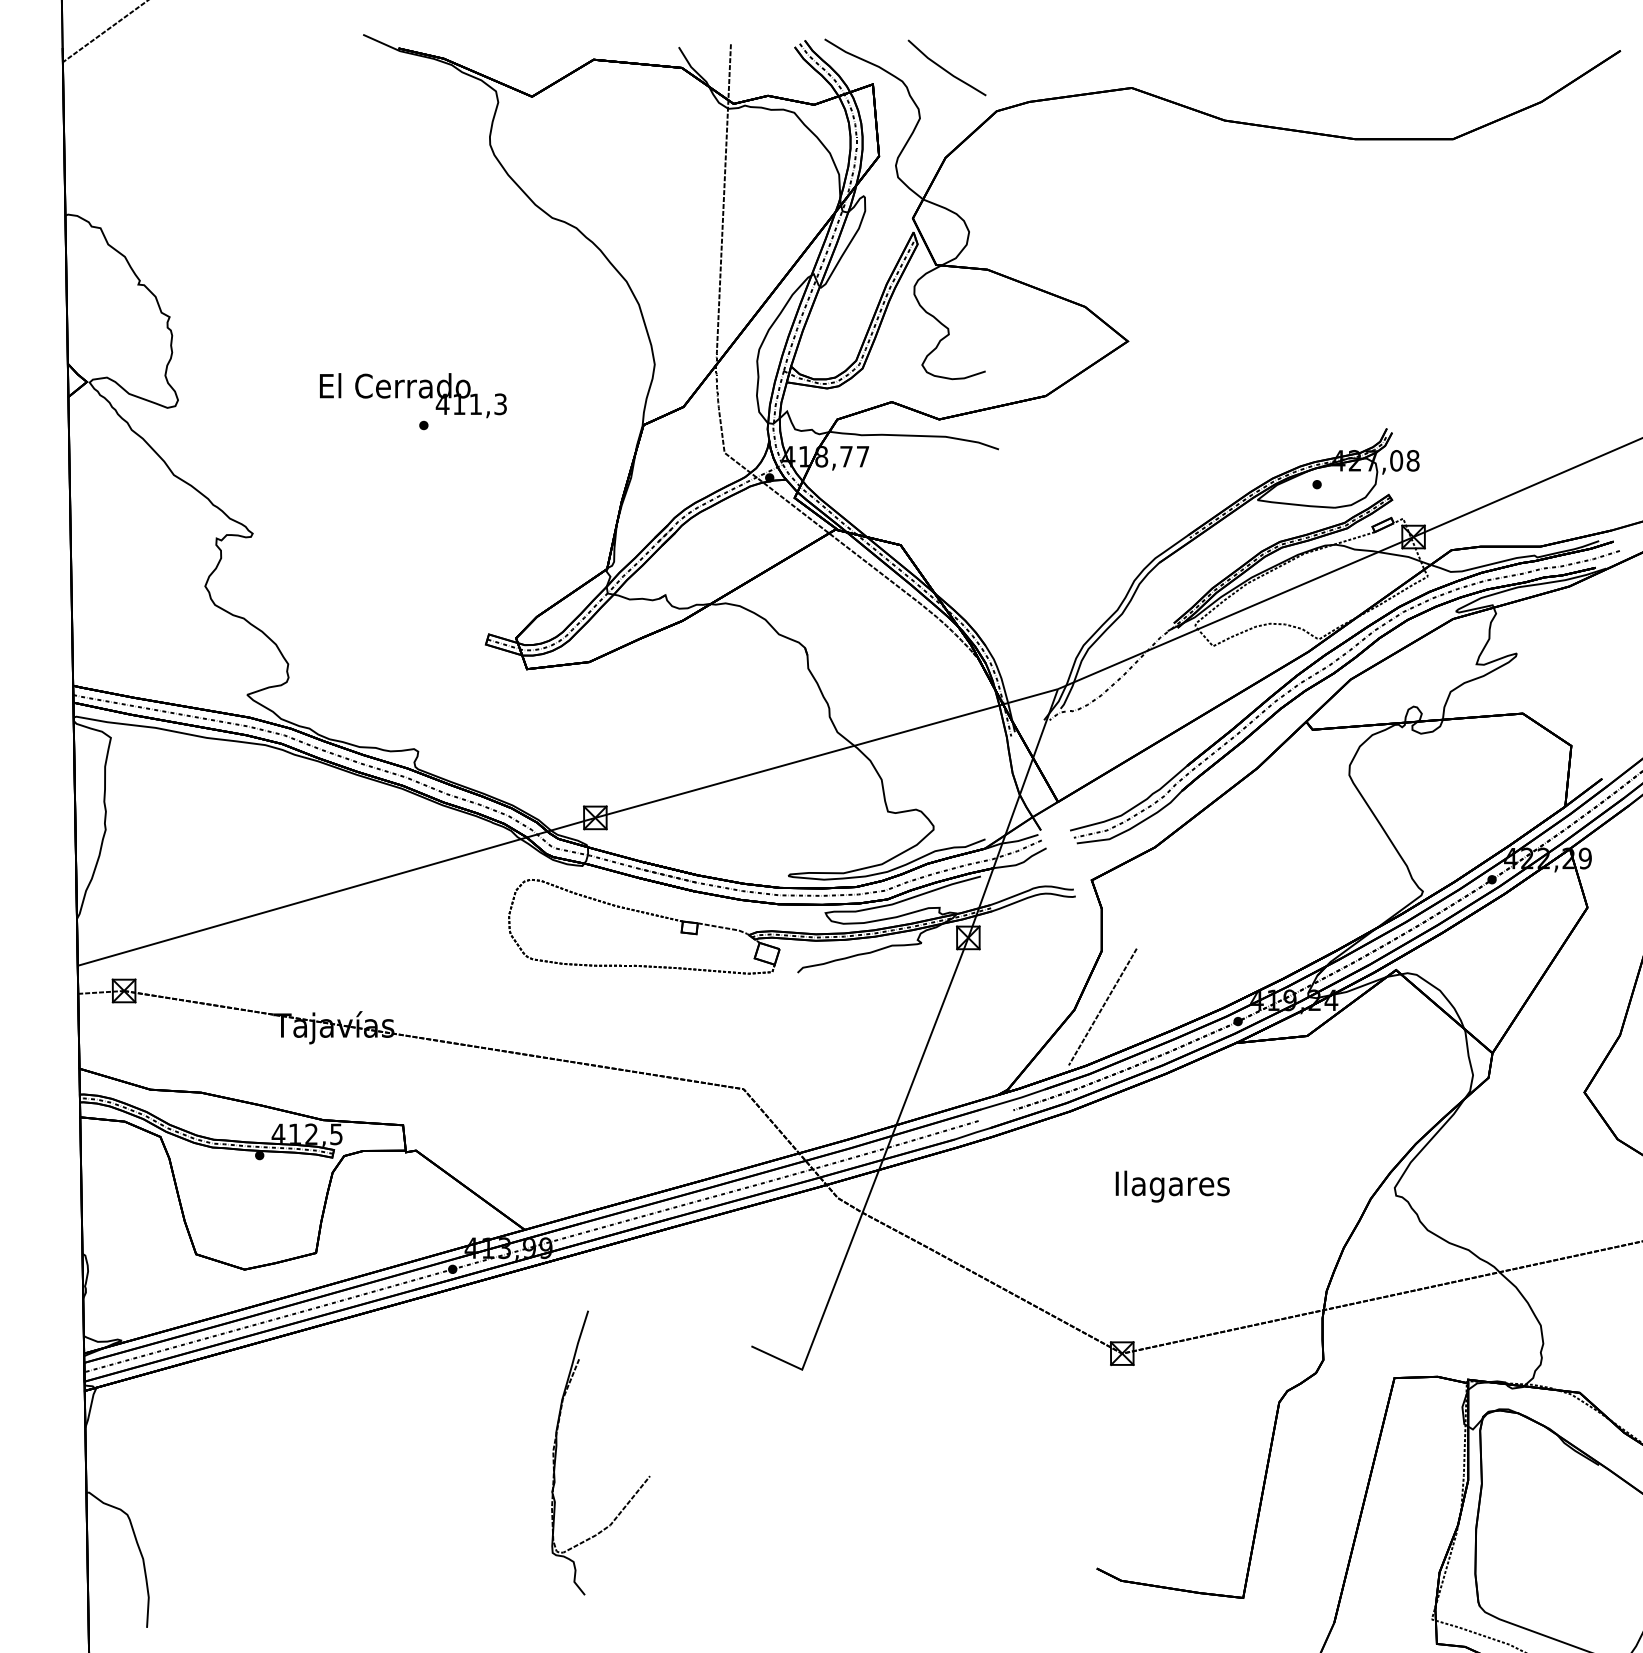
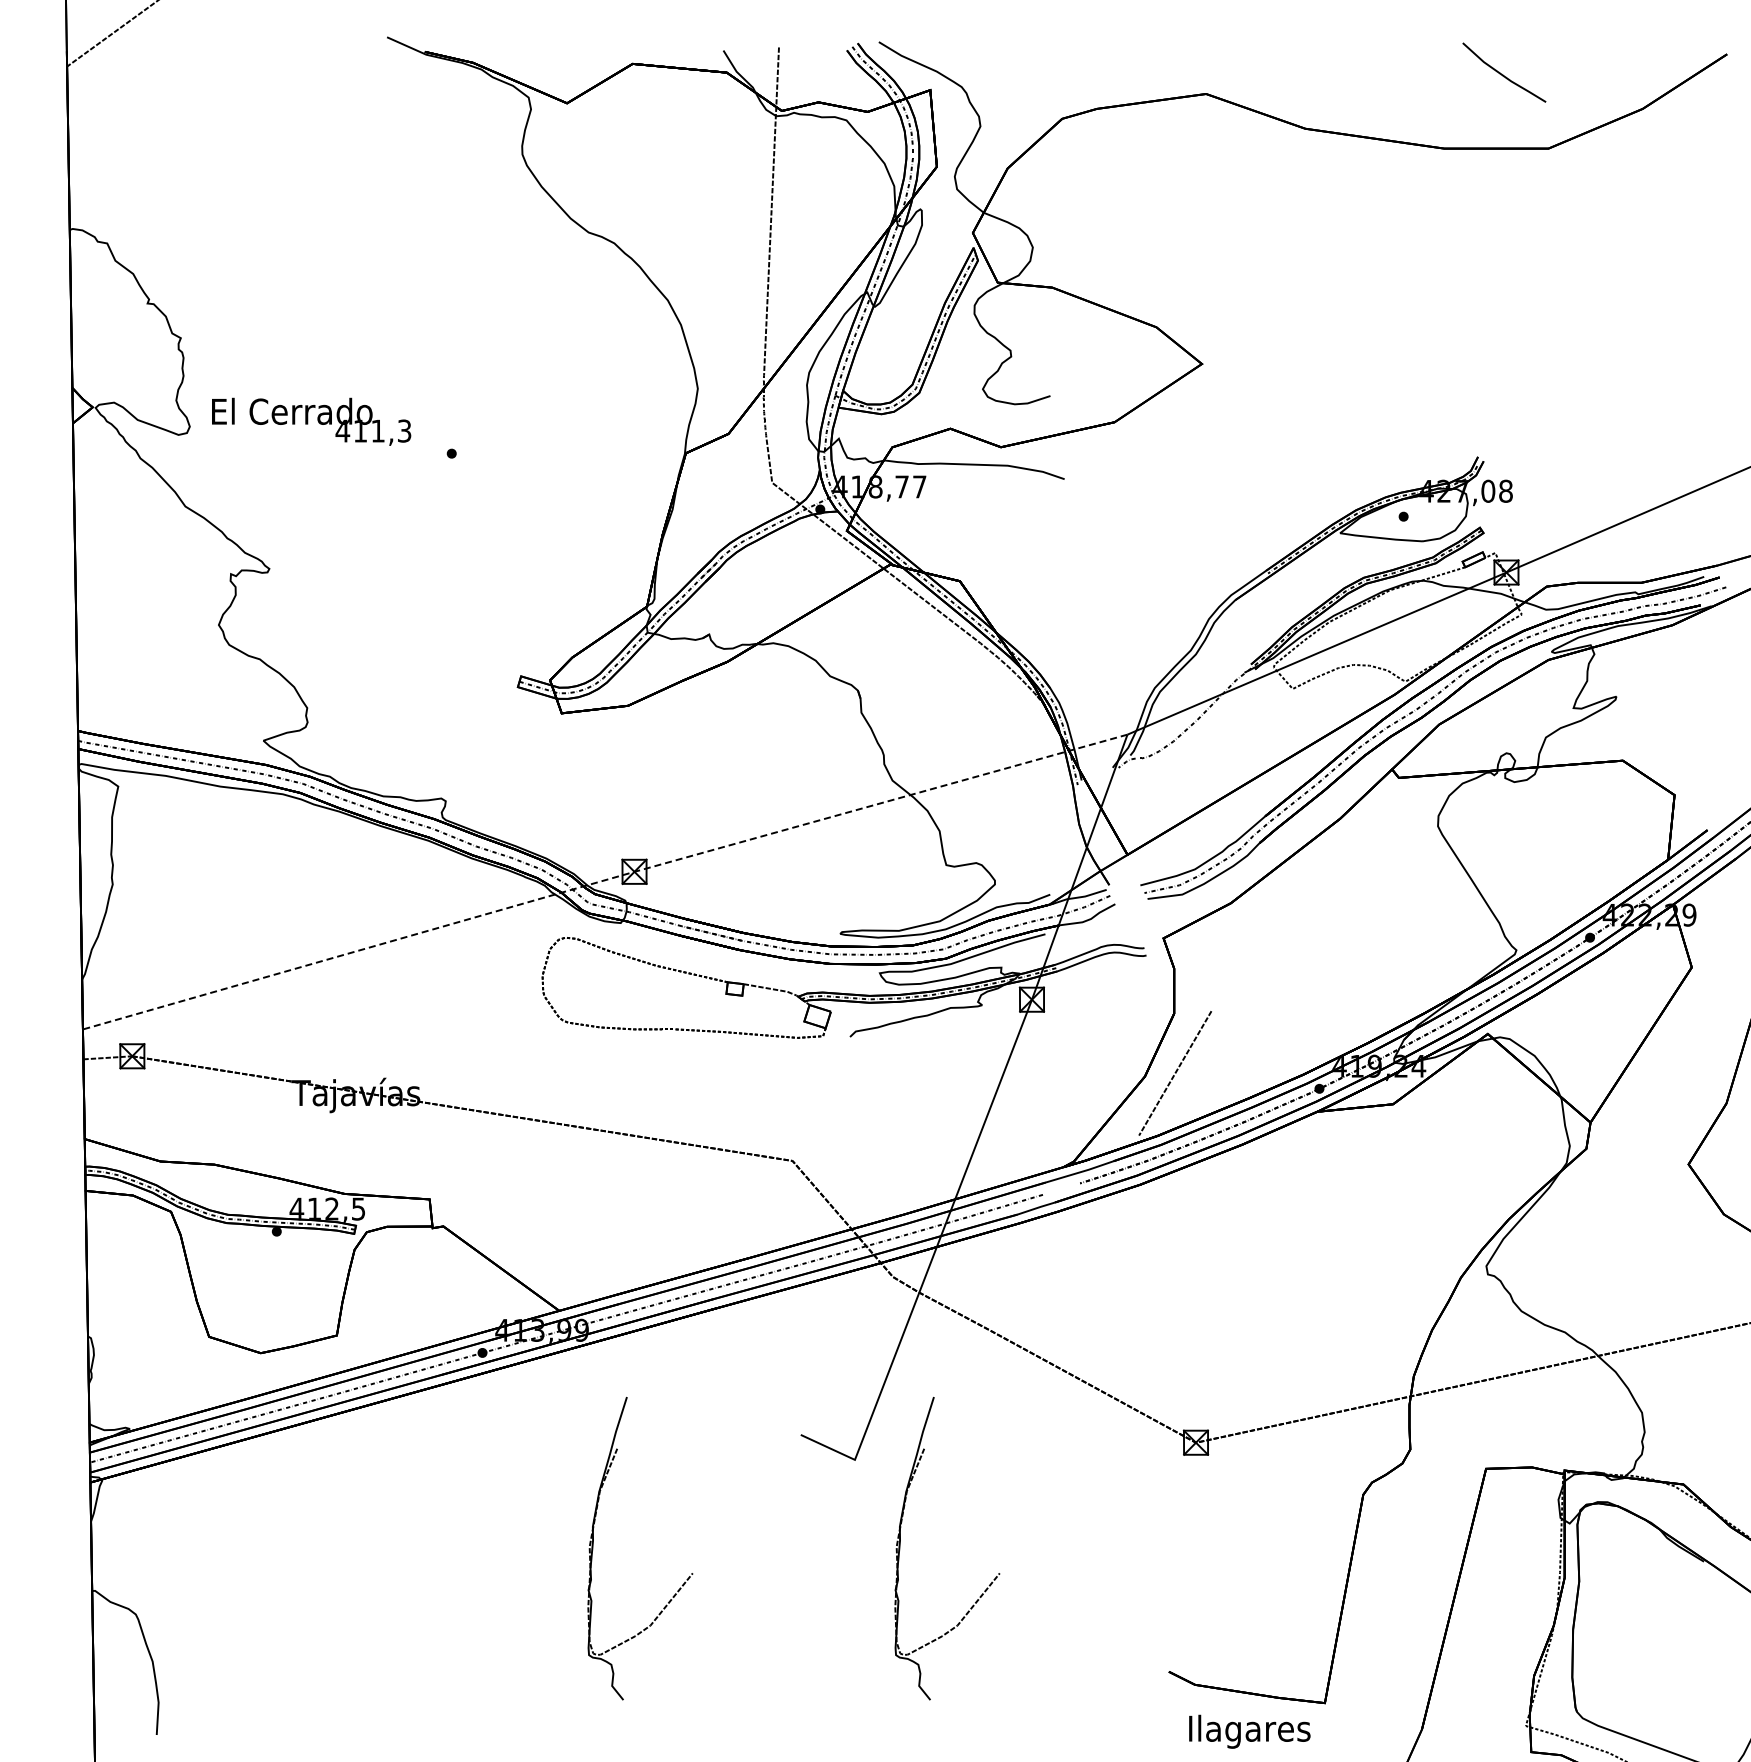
line: (946, 69) -> (1503, 74), moved
text: (413, 395) -> (311, 421), moved
line: (567, 826) -> (604, 880), solid -> dashed
text: (1172, 1186) -> (1249, 1731), moved
part: (844, 1452) -> (900, 1548), added

